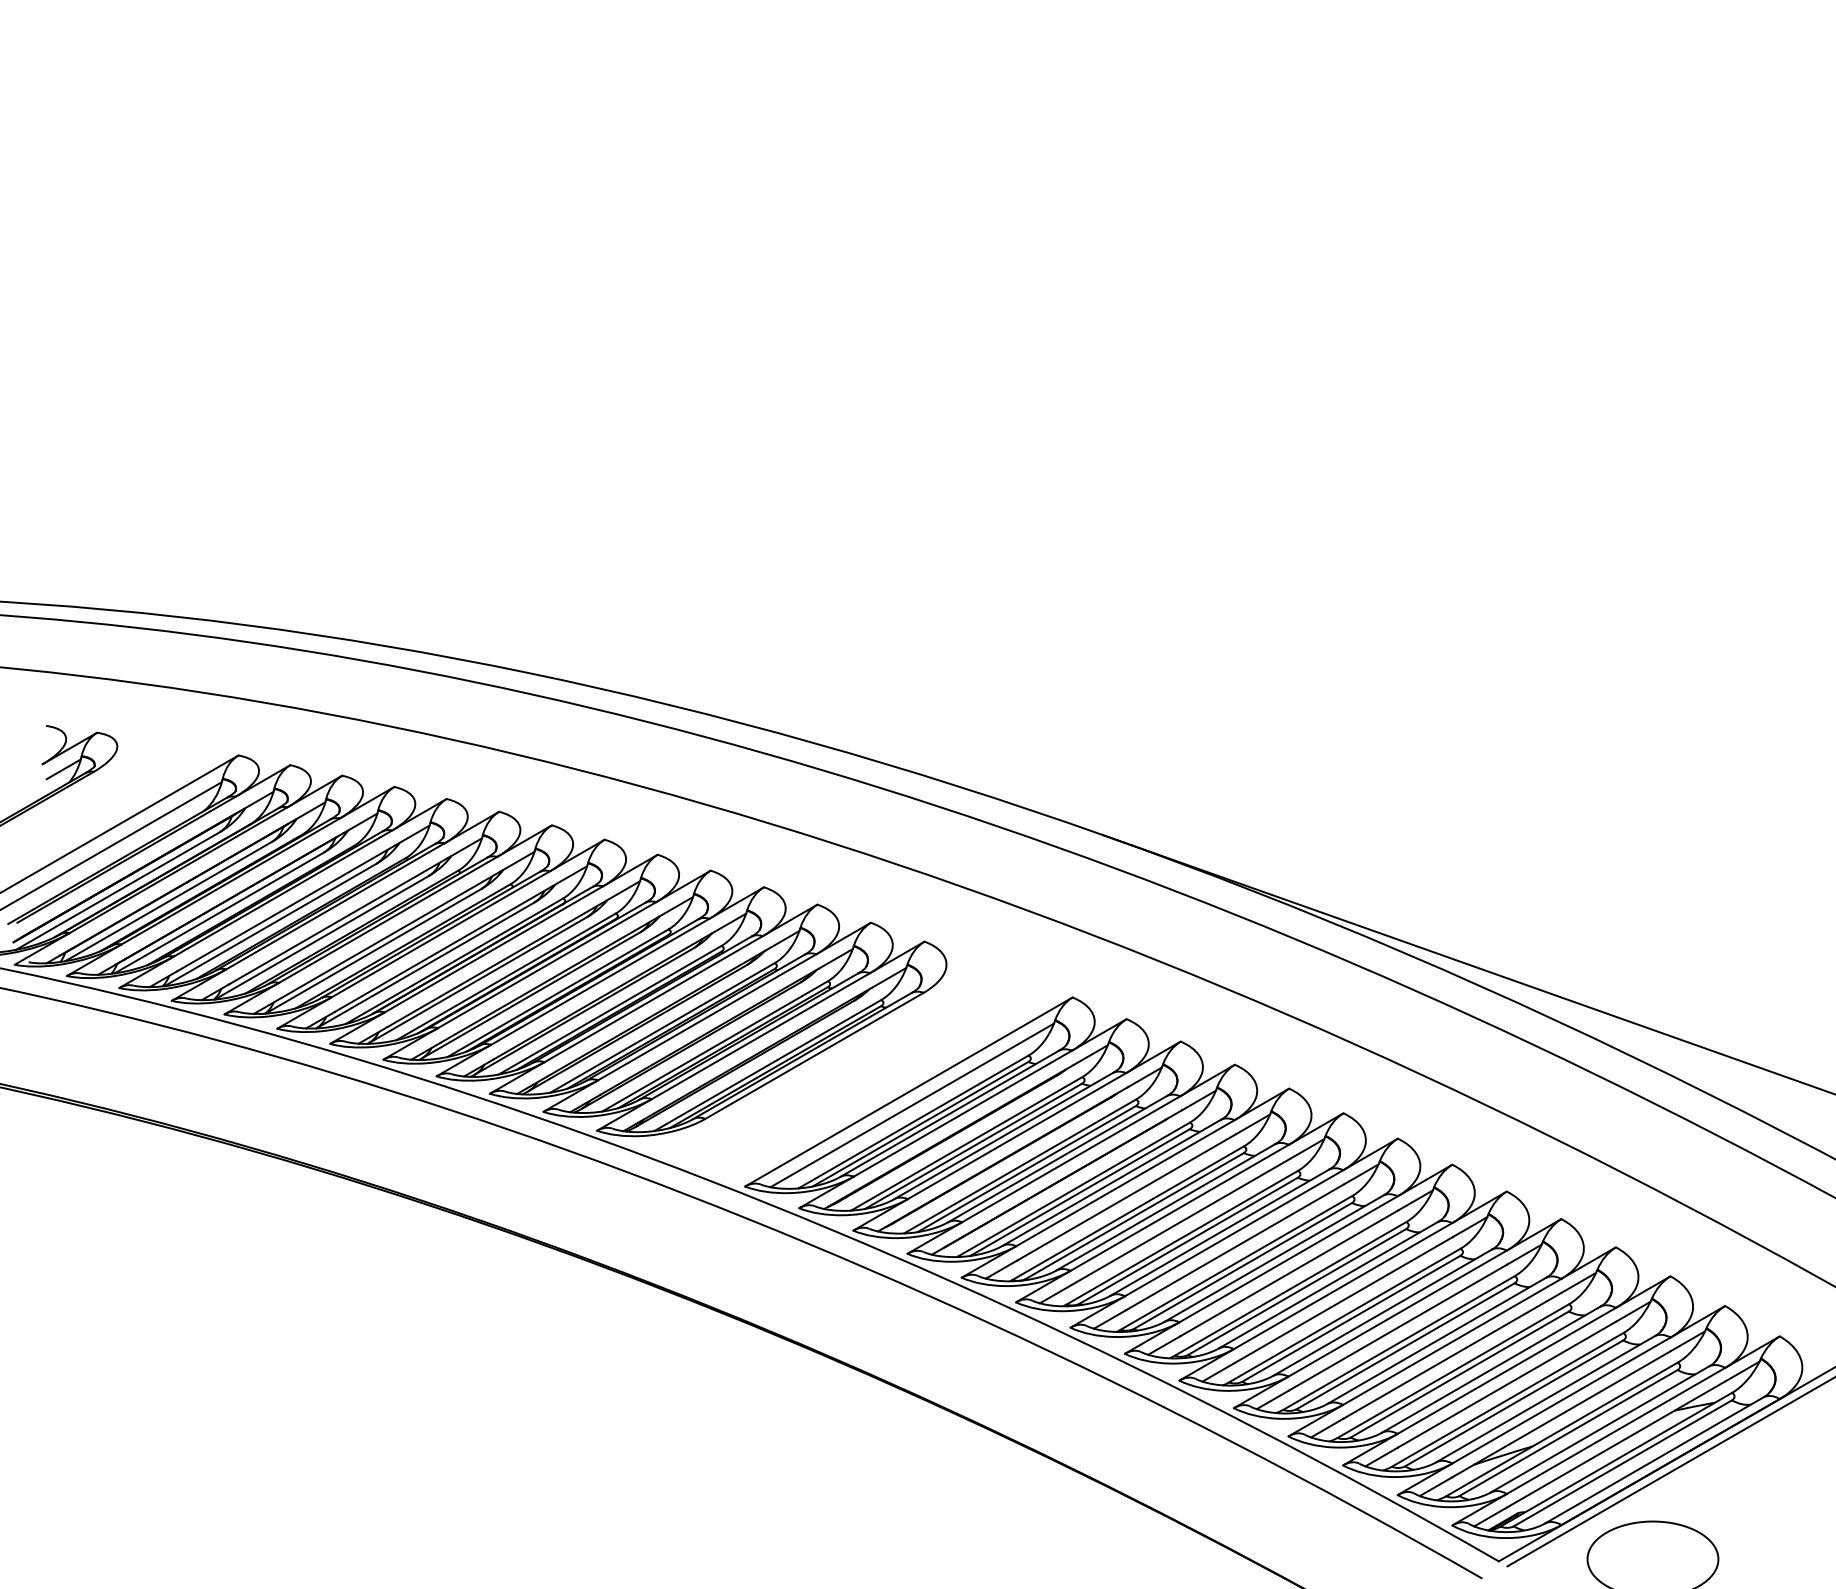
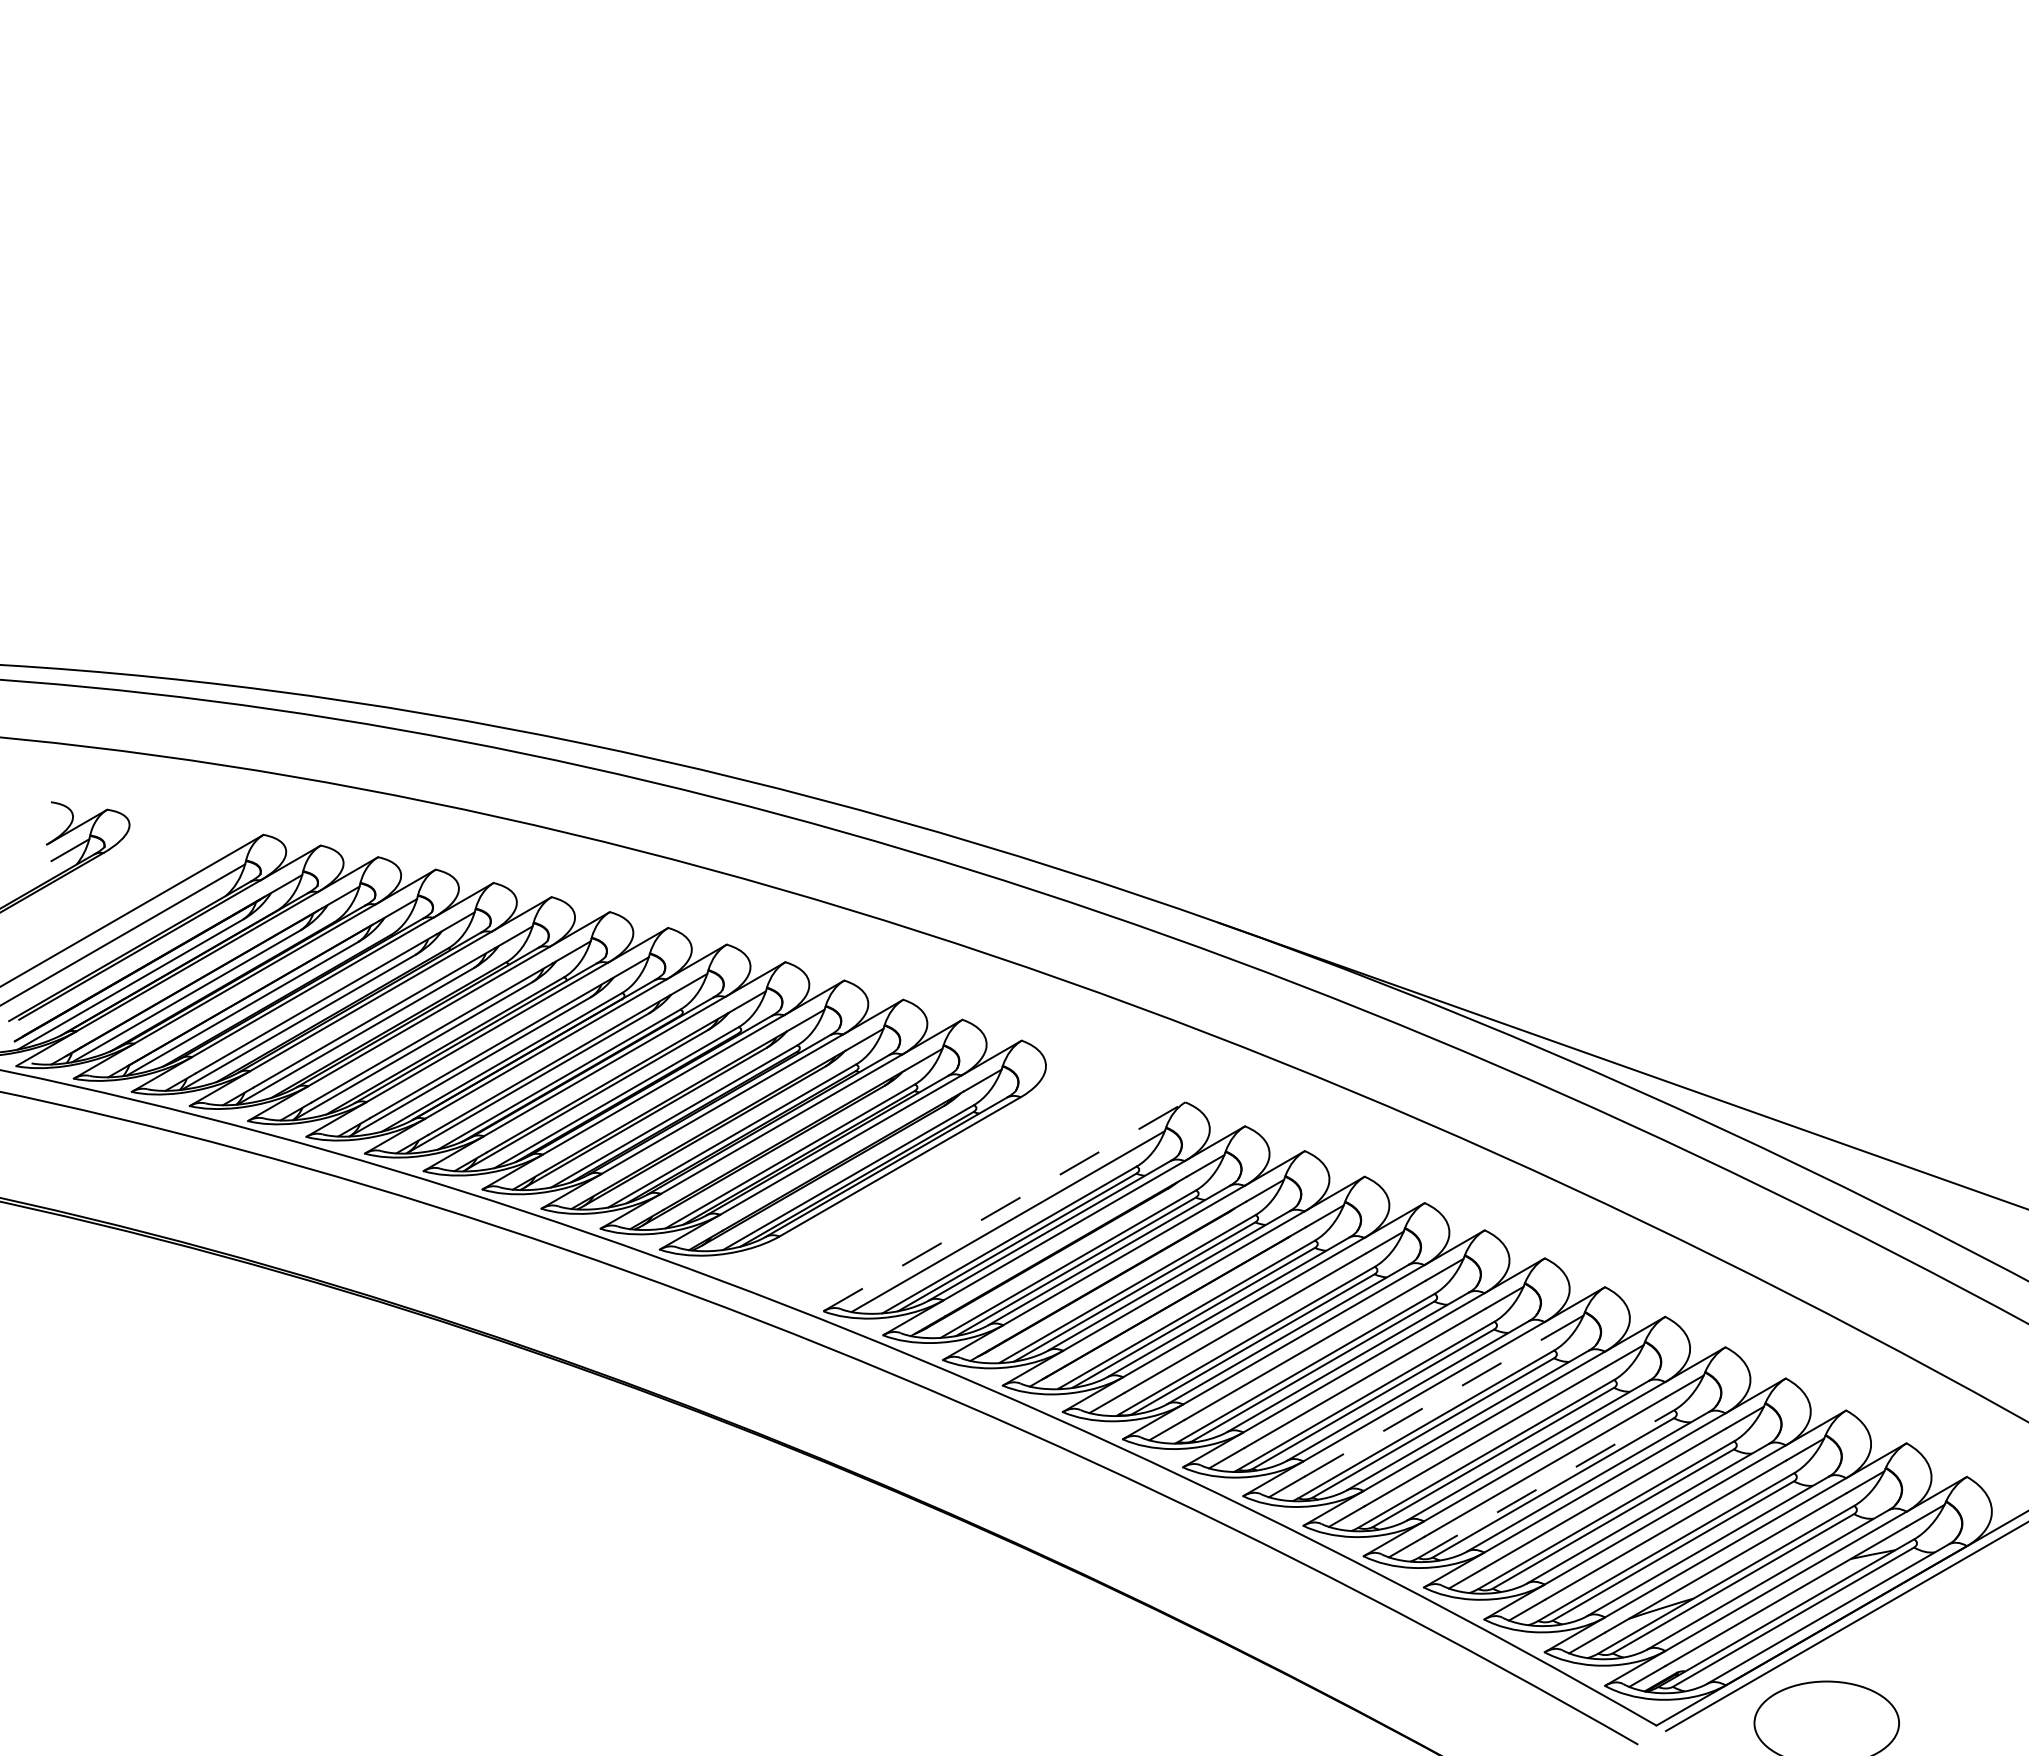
line: (908, 1091) -> (1004, 1206), solid -> dashed
line: (1289, 1272) -> (1425, 1406), solid -> dashed
line: (1399, 1343) -> (1546, 1484), solid -> dashed

